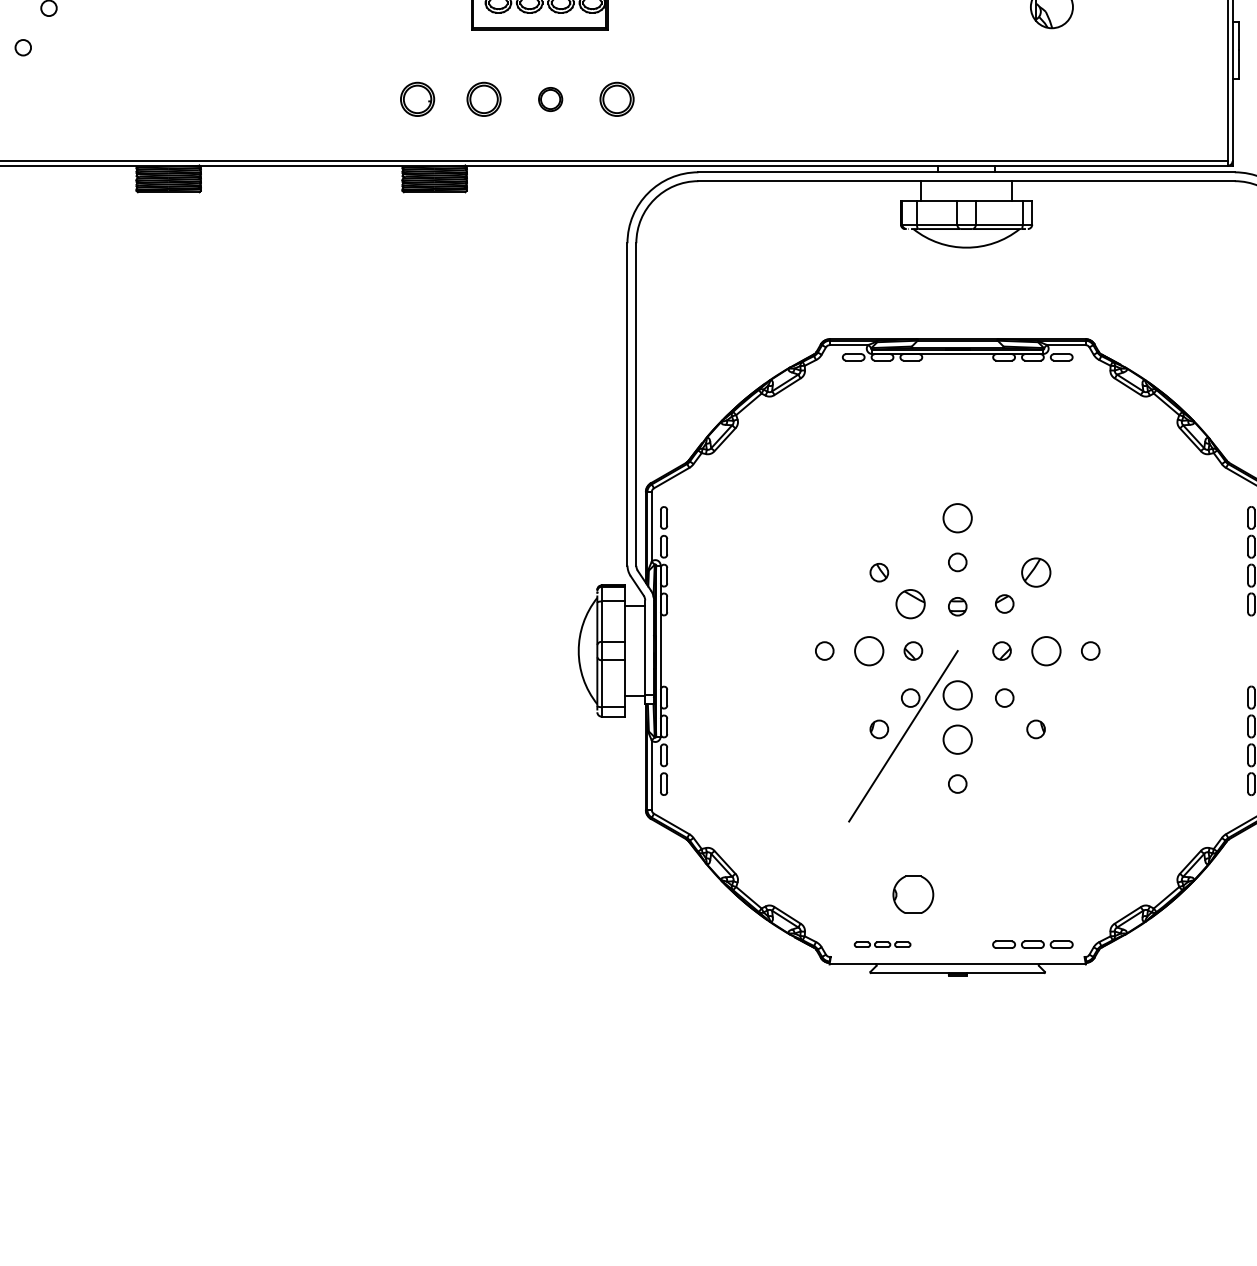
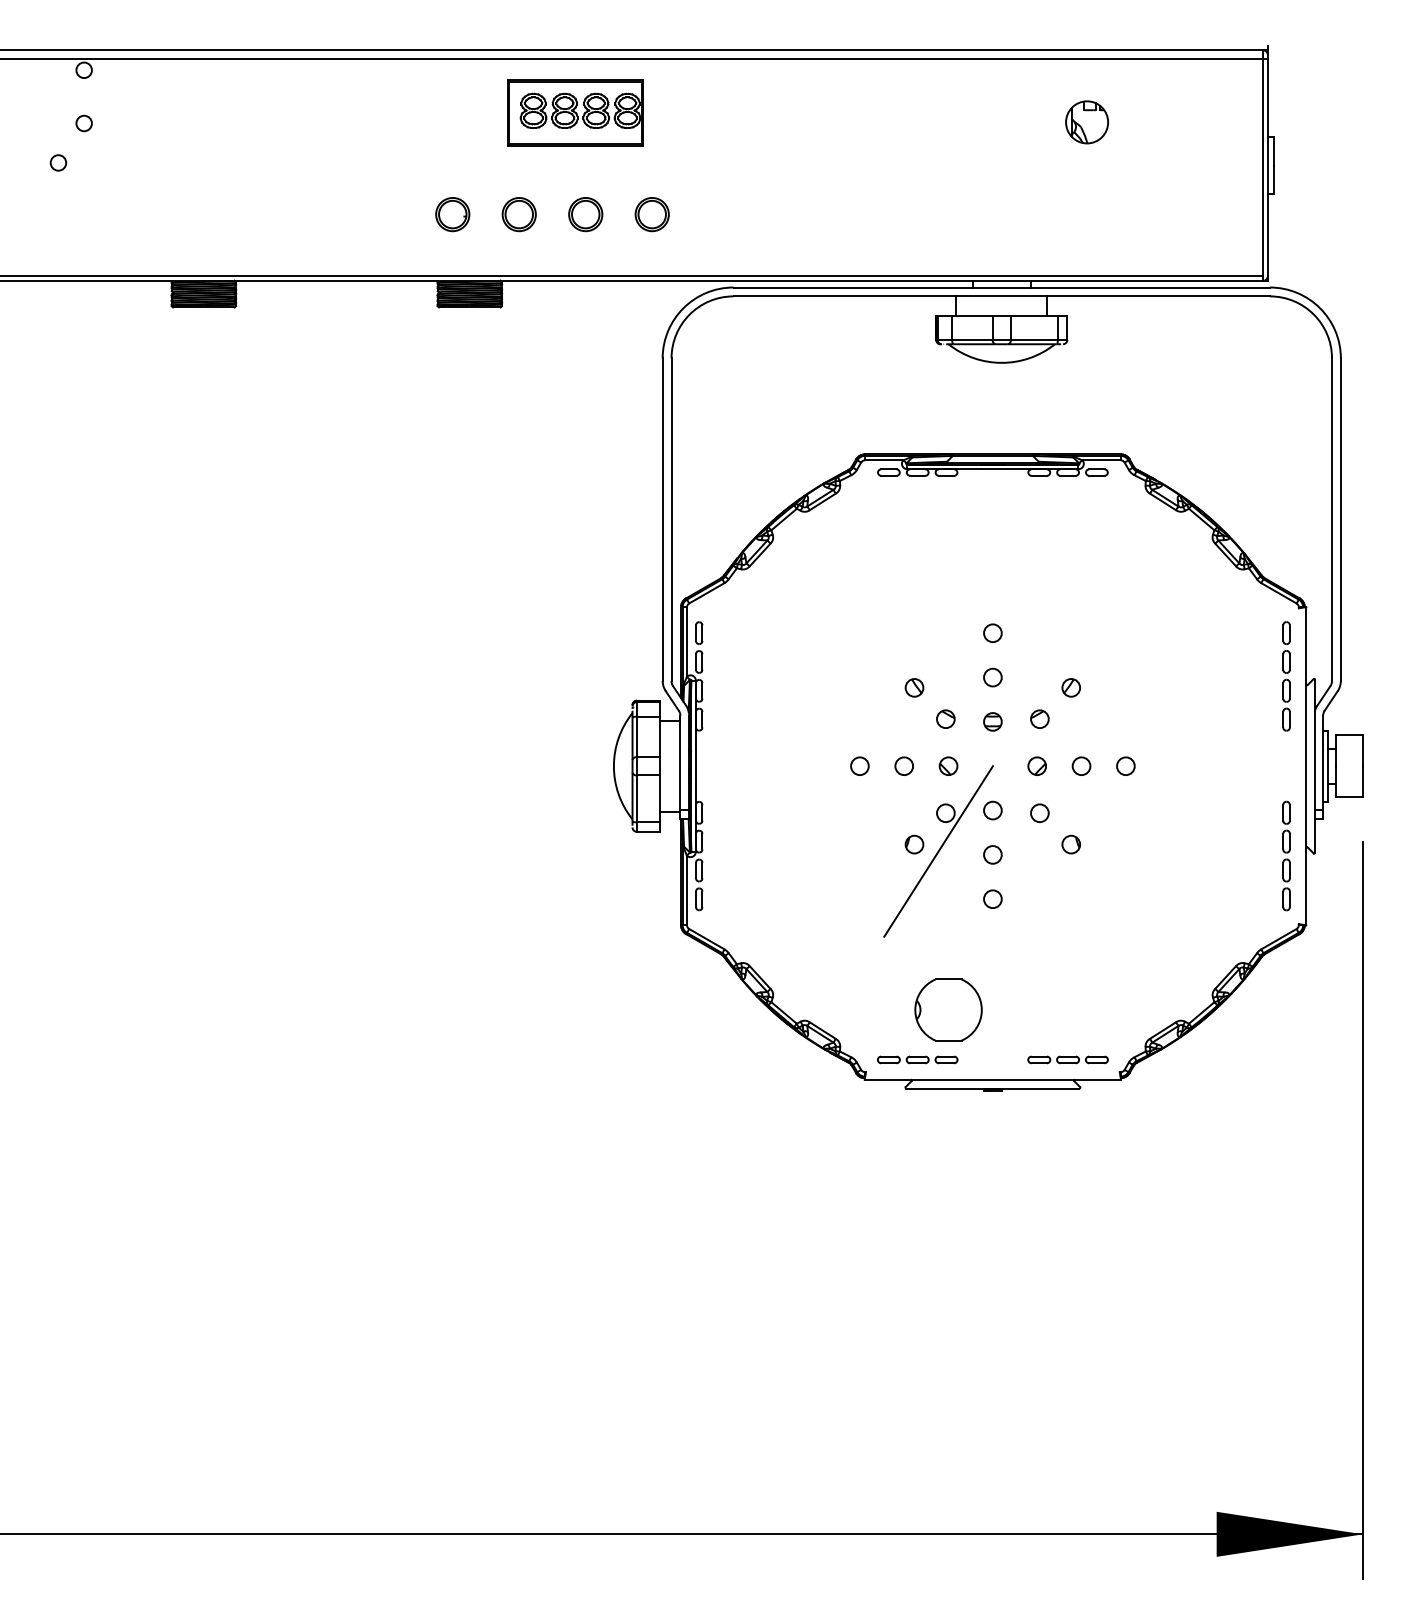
part: (550, 99) -> (585, 214), size x1.43
circle: (957, 517) -> (992, 632), size x0.62
part: (1035, 572) -> (1070, 687), size x0.62
part: (910, 603) -> (945, 718), size x0.62
circle: (868, 650) -> (903, 765), size x0.62
circle: (1046, 650) -> (1081, 765), size x0.62
circle: (957, 695) -> (992, 810), size x0.62
circle: (957, 739) -> (992, 854), size x0.62
part: (913, 894) -> (948, 1009), size x1.67
part: (882, 944) -> (917, 1059), size x1.43

